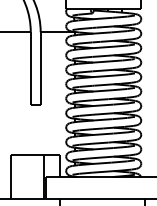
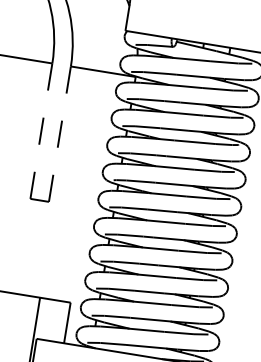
line: (30, 68) -> (40, 131), solid -> dashed
line: (40, 68) -> (59, 134), solid -> dashed

